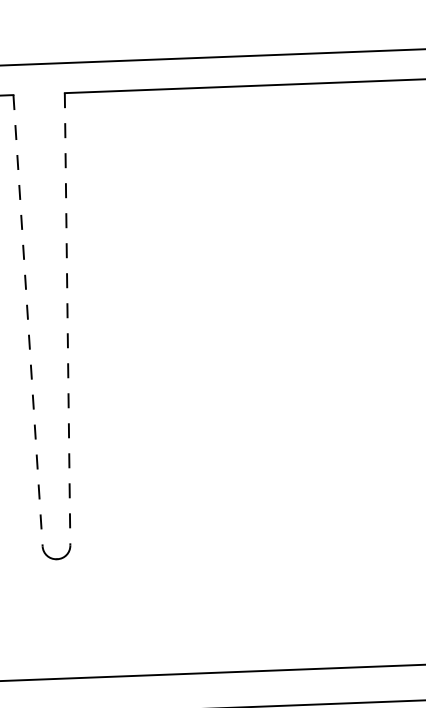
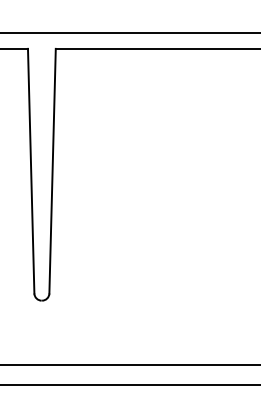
line: (67, 319) -> (52, 171), dashed -> solid
line: (28, 321) -> (31, 171), dashed -> solid

